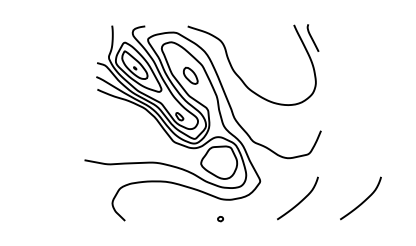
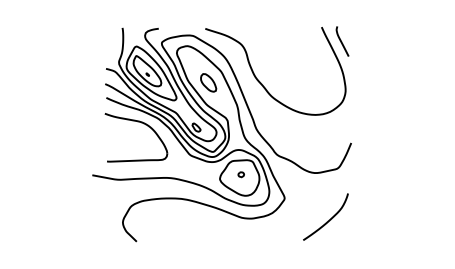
part: (131, 113) -> (143, 124), added
curve: (364, 200) -> (398, 219), removed
part: (219, 218) -> (240, 174), moved

